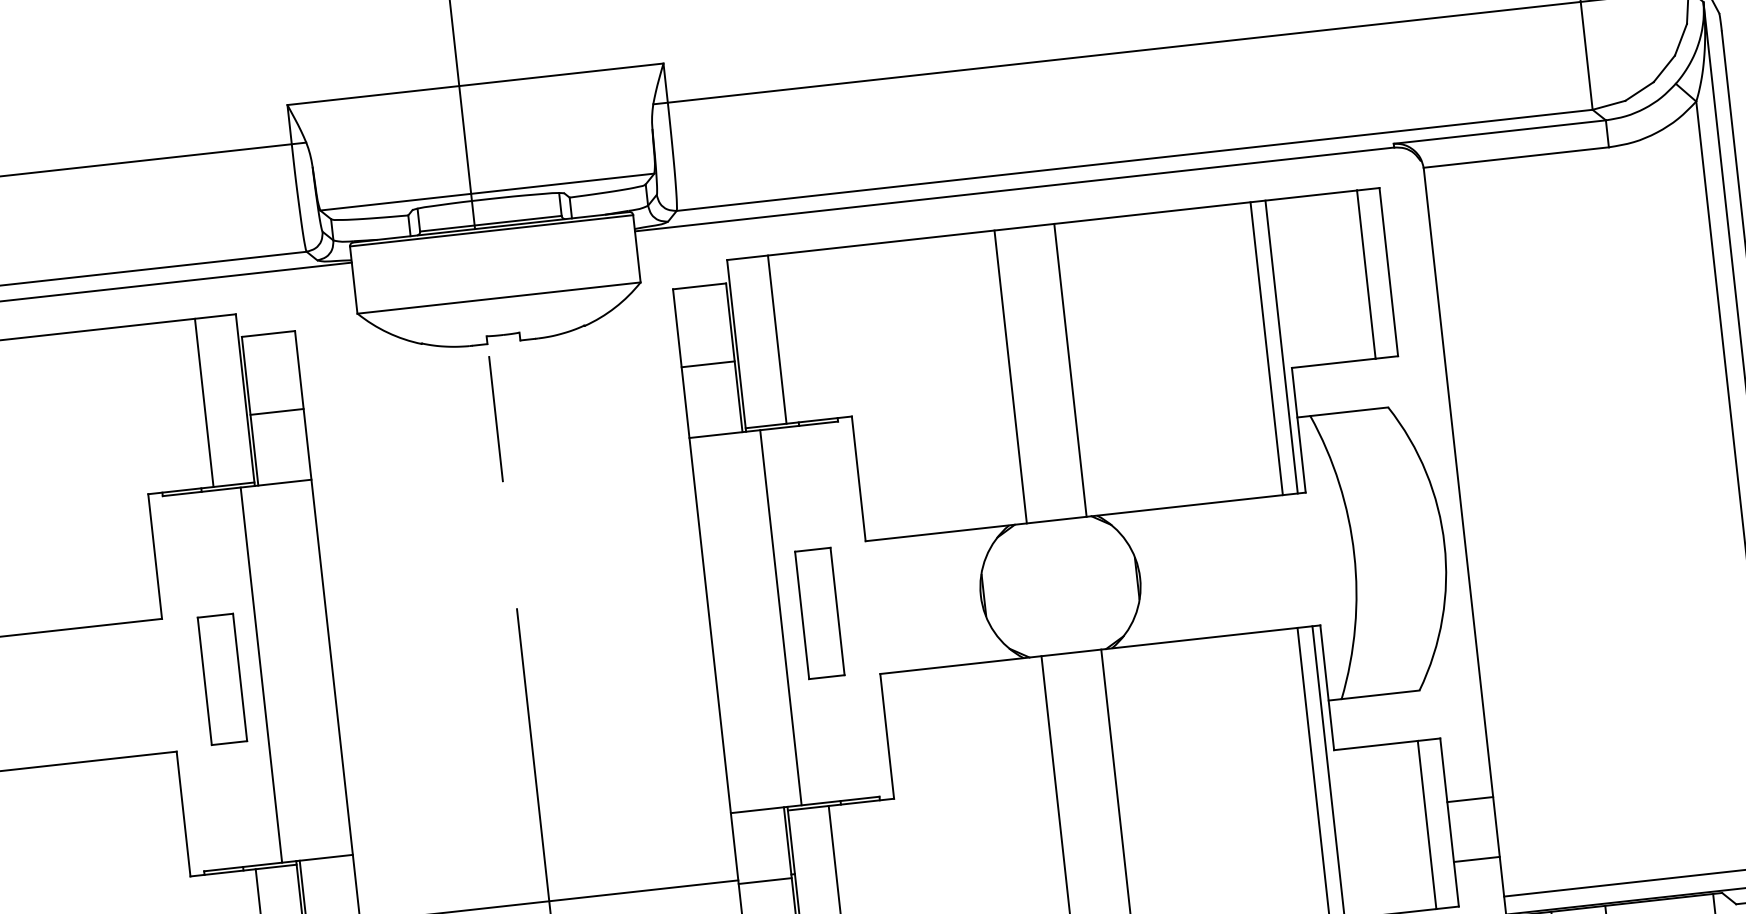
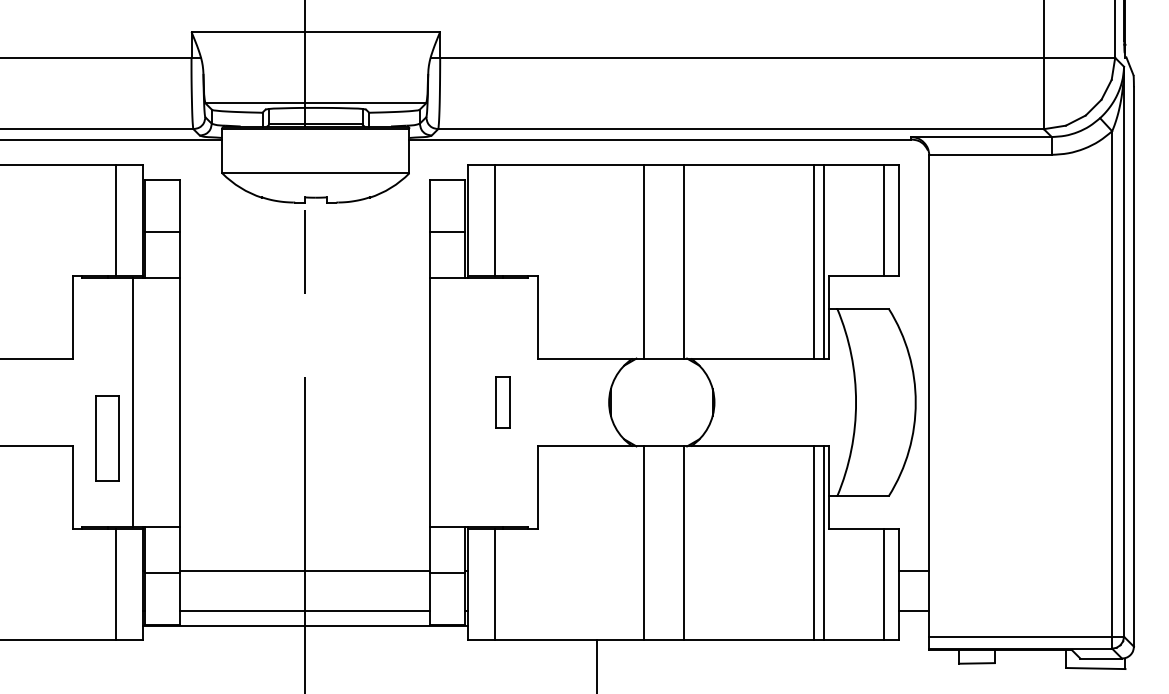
part: (819, 613) -> (502, 402), size x0.6
line: (780, 617) -> (476, 402), removed
part: (222, 679) -> (107, 438), moved

